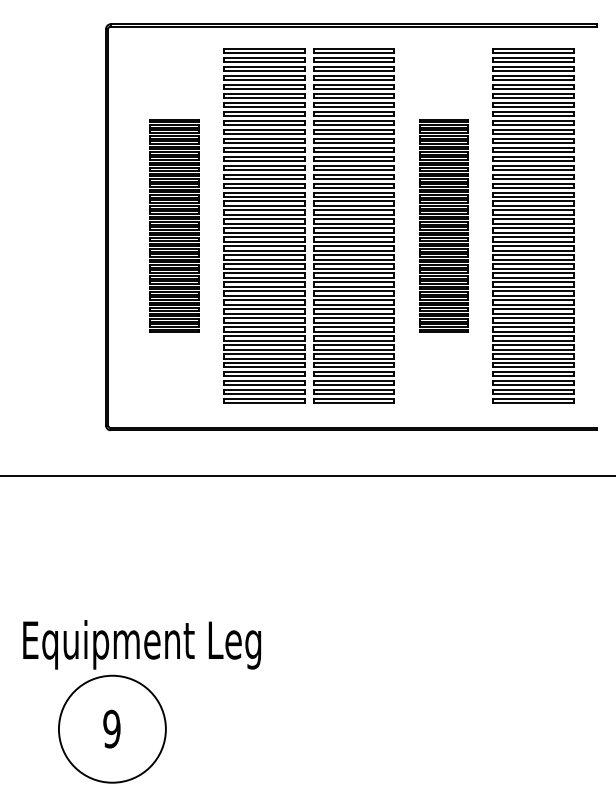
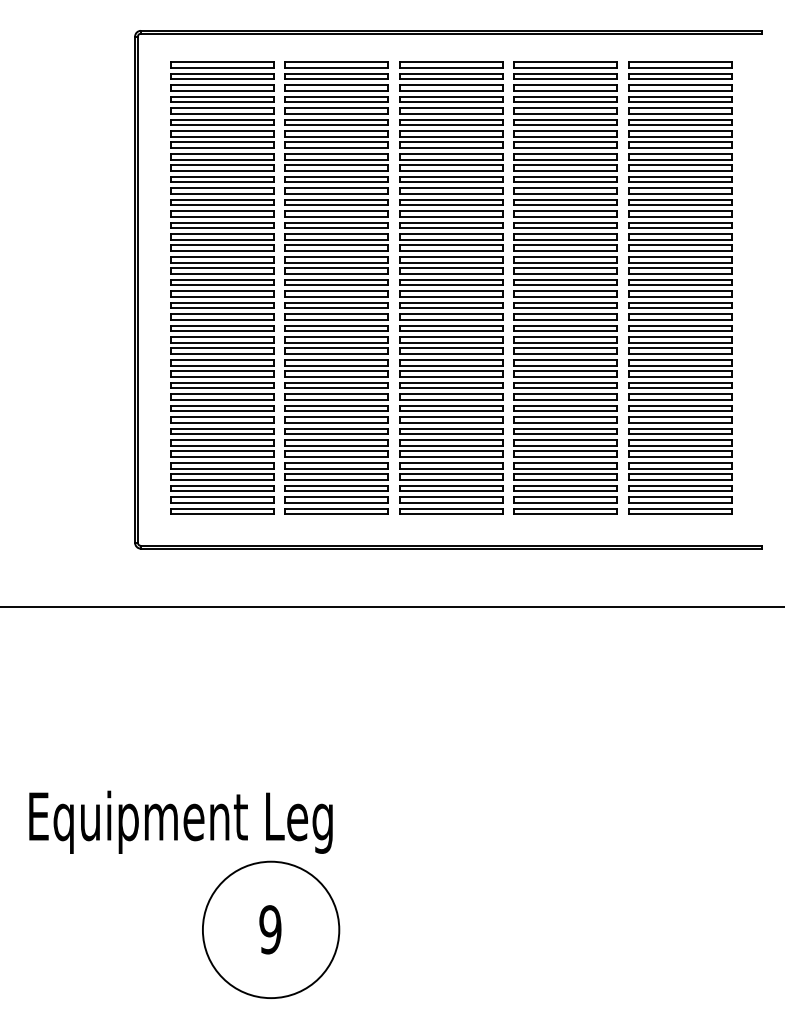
part: (174, 225) -> (222, 287), size x1.67
part: (443, 225) -> (565, 287), size x1.67
part: (112, 728) -> (271, 929), moved

